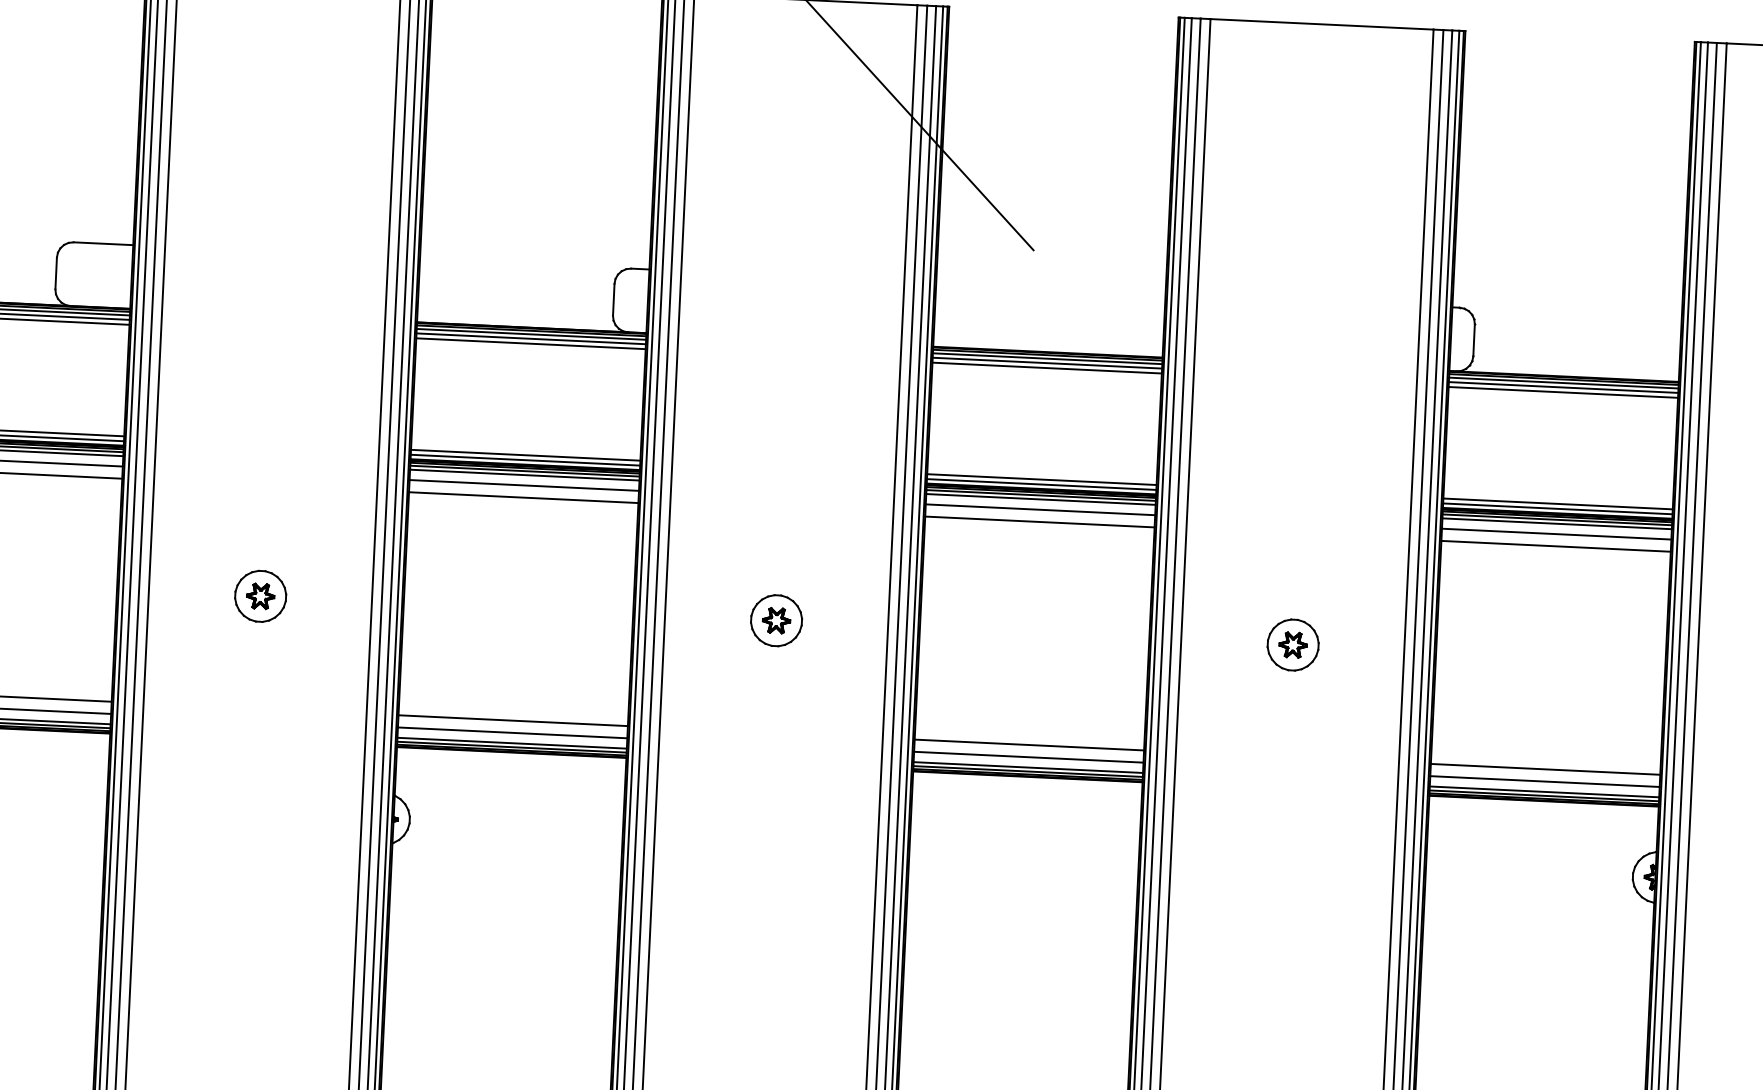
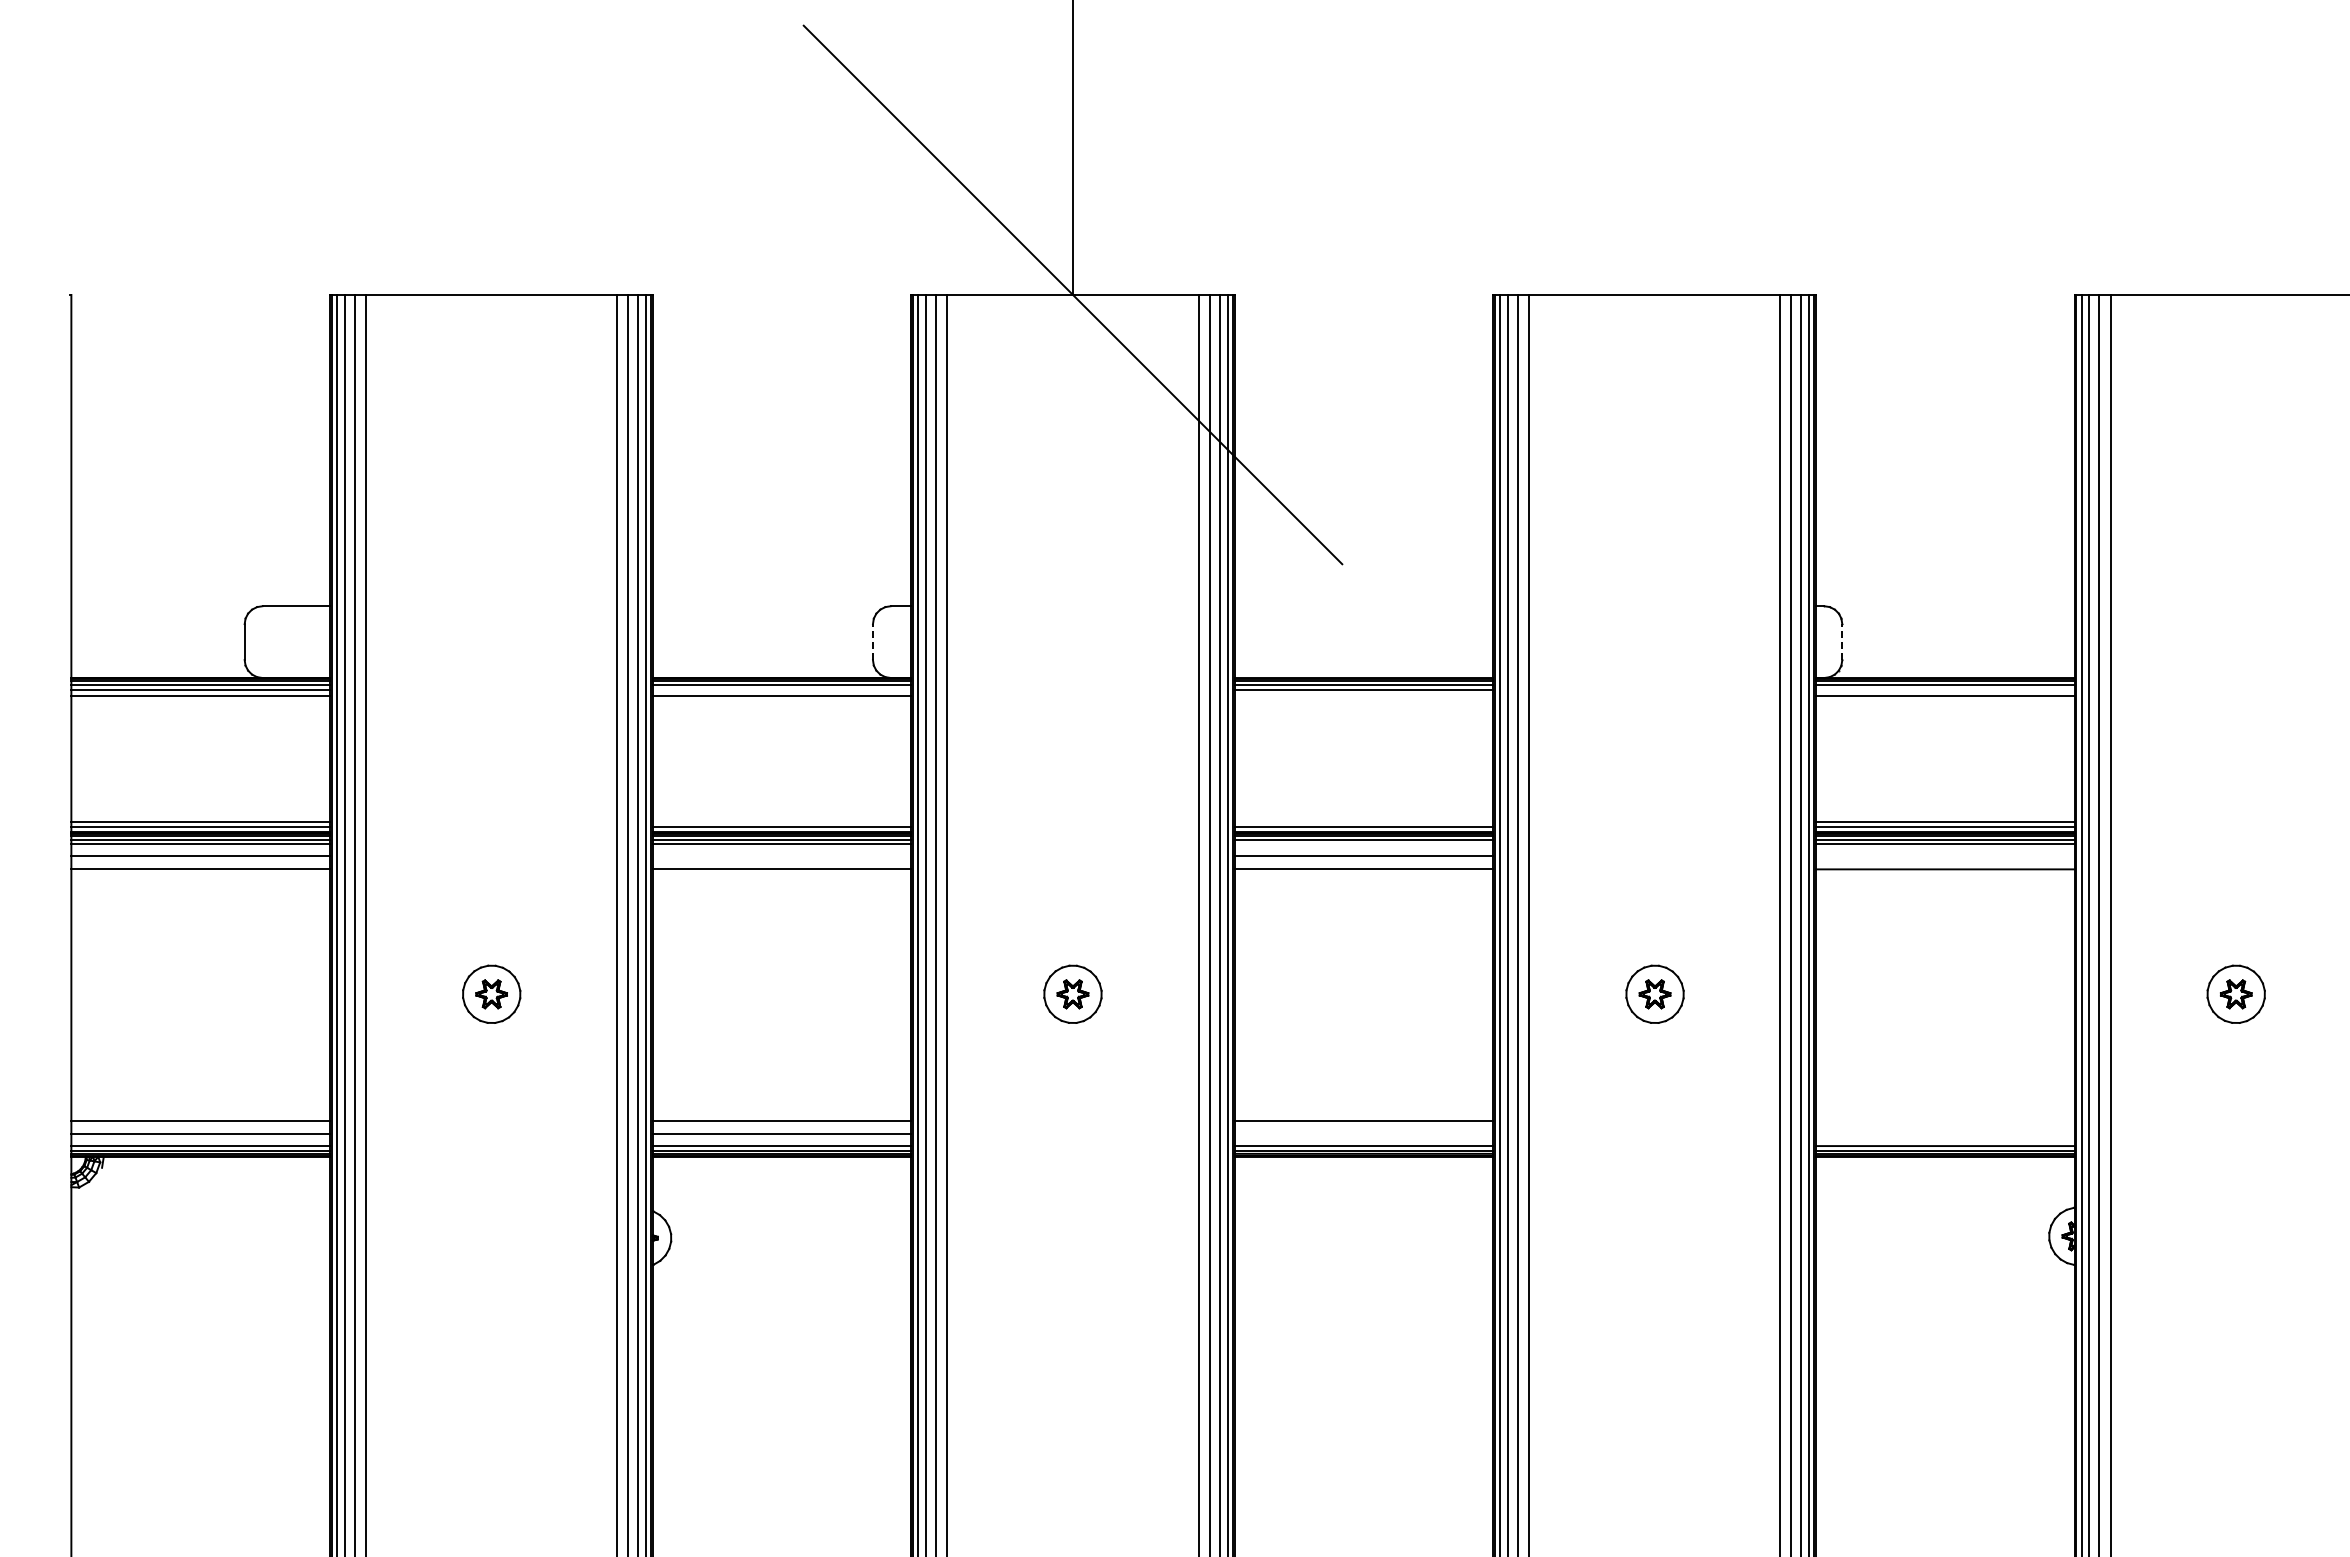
line: (613, 300) -> (872, 642), solid -> dashed
line: (530, 338) -> (781, 690), removed
line: (1474, 340) -> (1842, 642), solid -> dashed
line: (1046, 367) -> (1363, 695), removed
line: (1563, 387) -> (1945, 690), removed
line: (525, 455) -> (781, 821), removed
line: (1041, 479) -> (1363, 821), removed
line: (523, 485) -> (781, 855), removed
line: (1040, 499) -> (1363, 844), removed
line: (1556, 534) -> (1945, 855), removed
line: (1028, 757) -> (1363, 1134), removed
line: (1545, 769) -> (1945, 1120), removed
line: (1545, 781) -> (1945, 1134), removed

